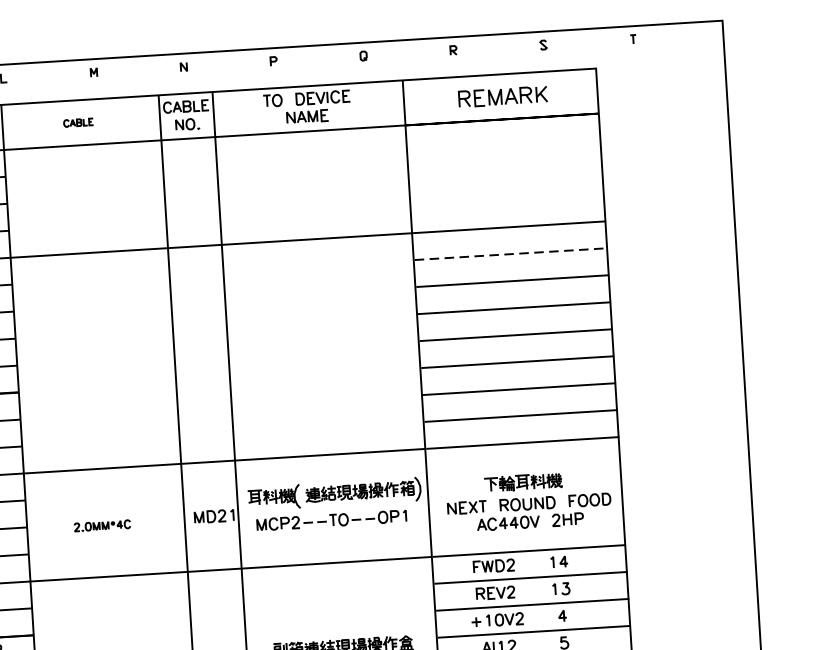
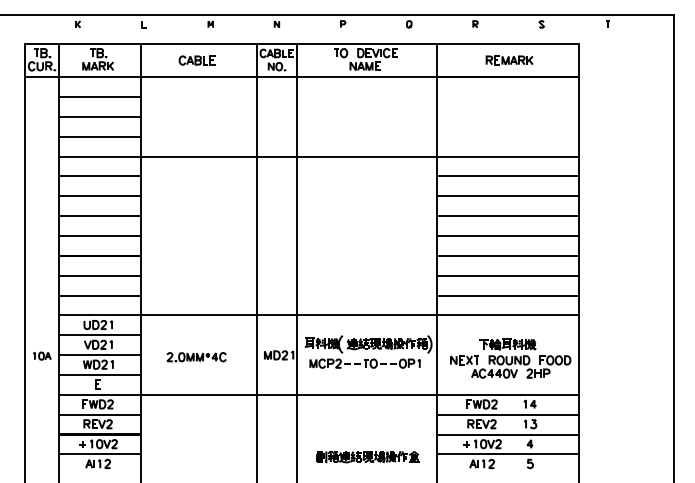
part: (502, 96) -> (509, 60), size x0.71
part: (77, 122) -> (196, 60), size x1.67
line: (512, 254) -> (509, 176), dashed -> solid
part: (102, 526) -> (196, 357), size x1.43

